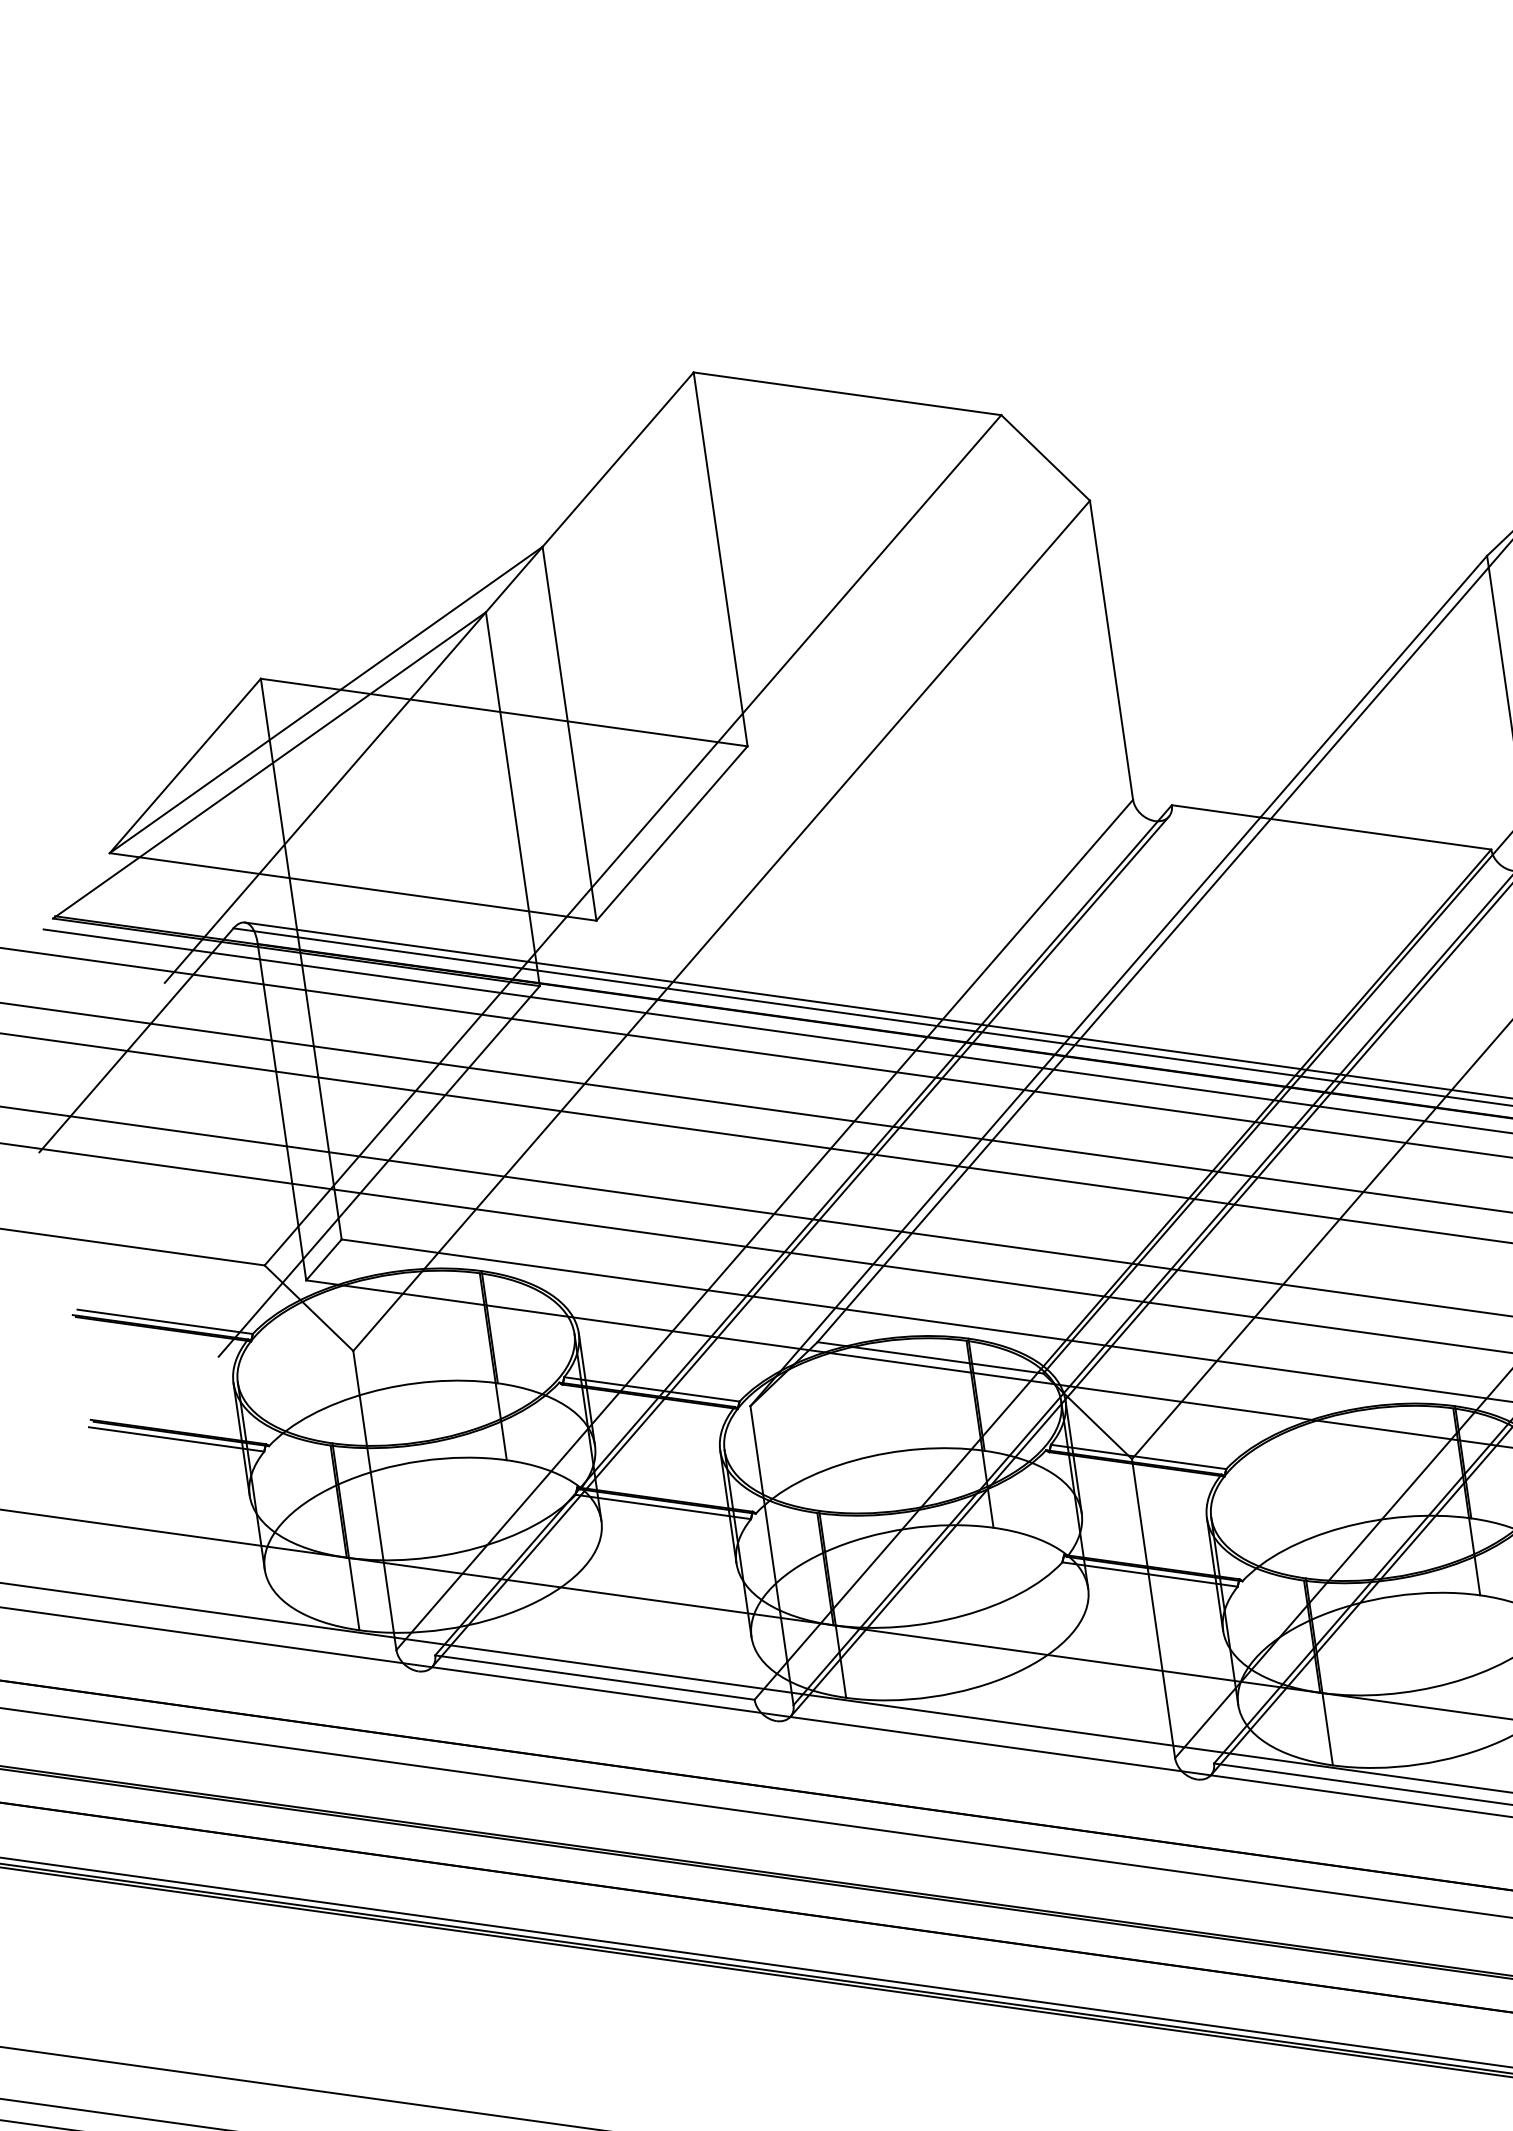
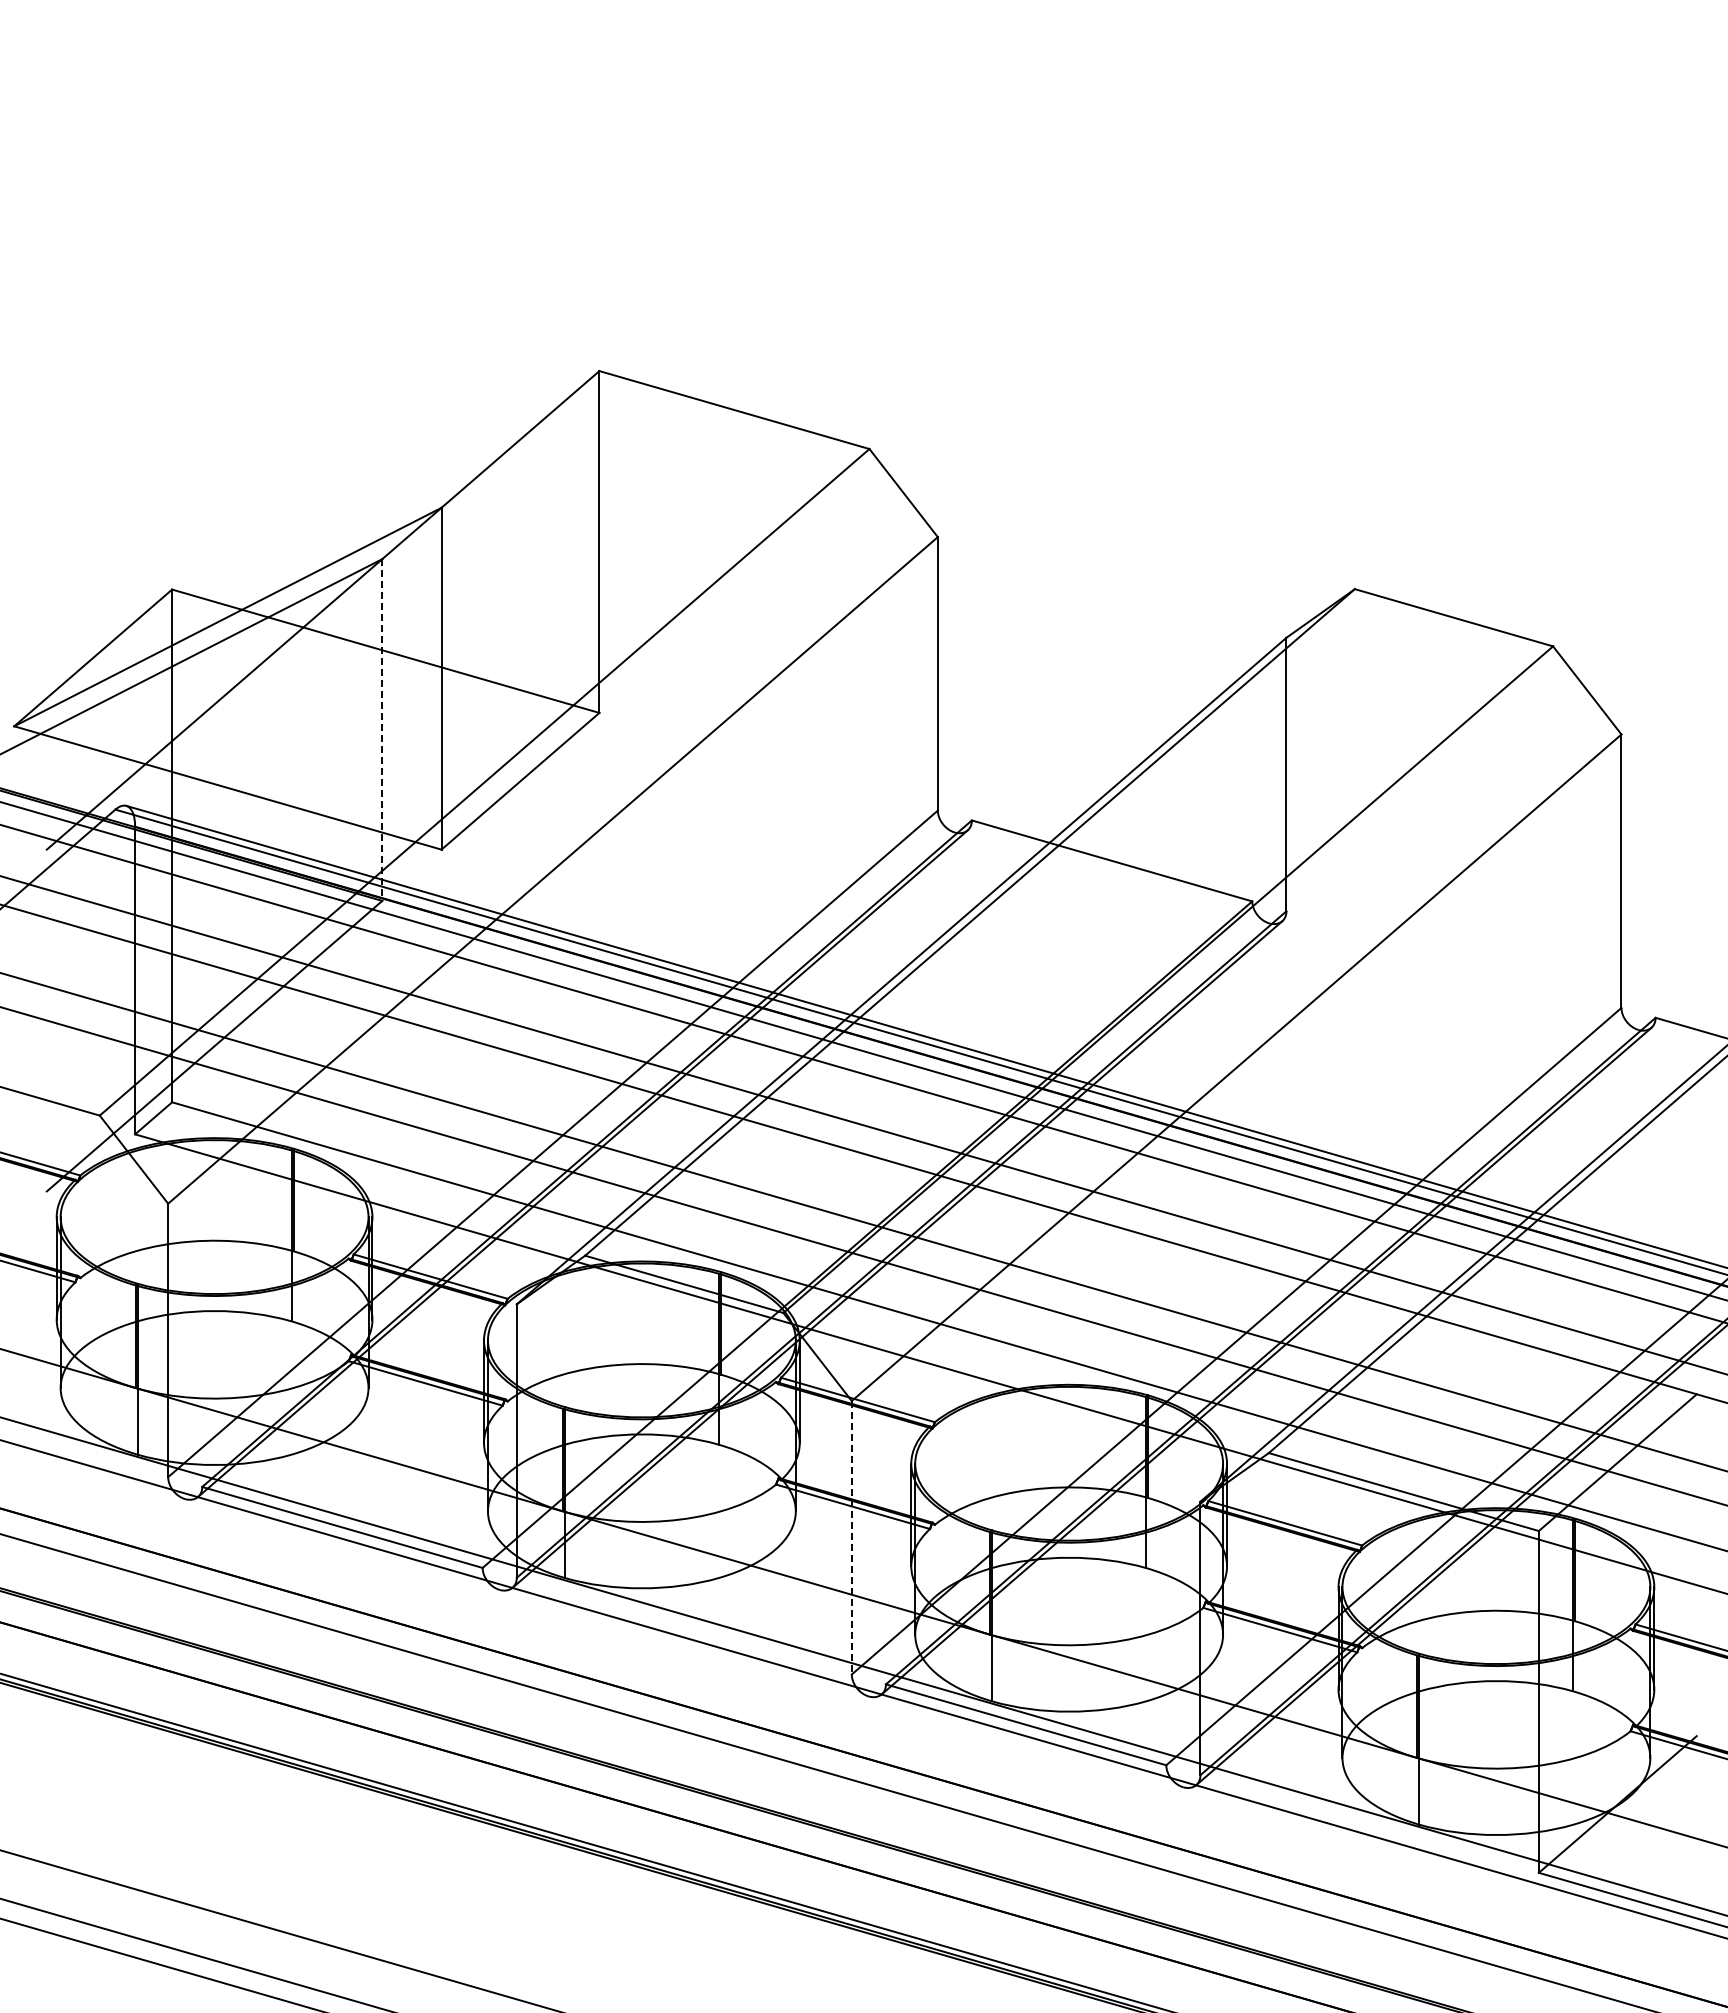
line: (513, 799) -> (382, 730), solid -> dashed
line: (1153, 1608) -> (851, 1537), solid -> dashed

